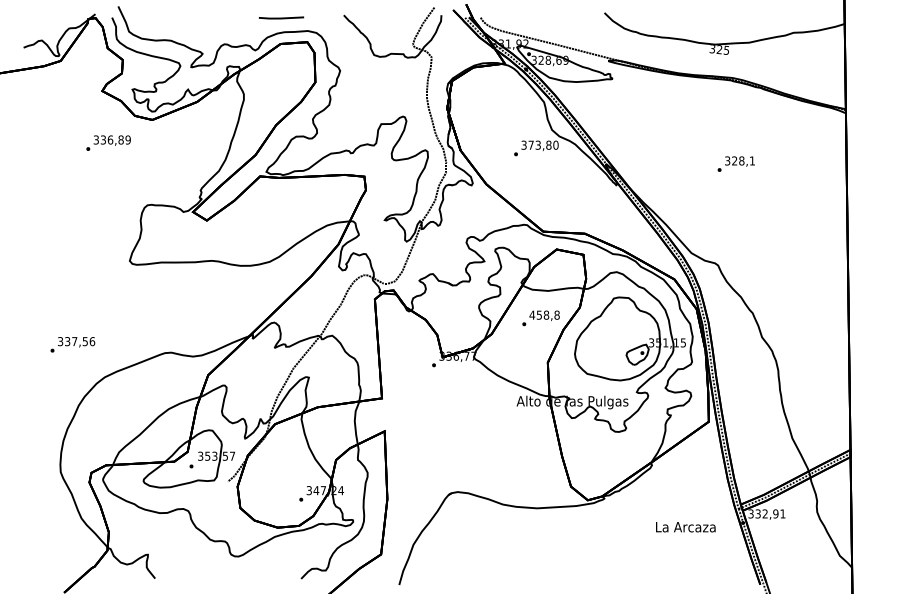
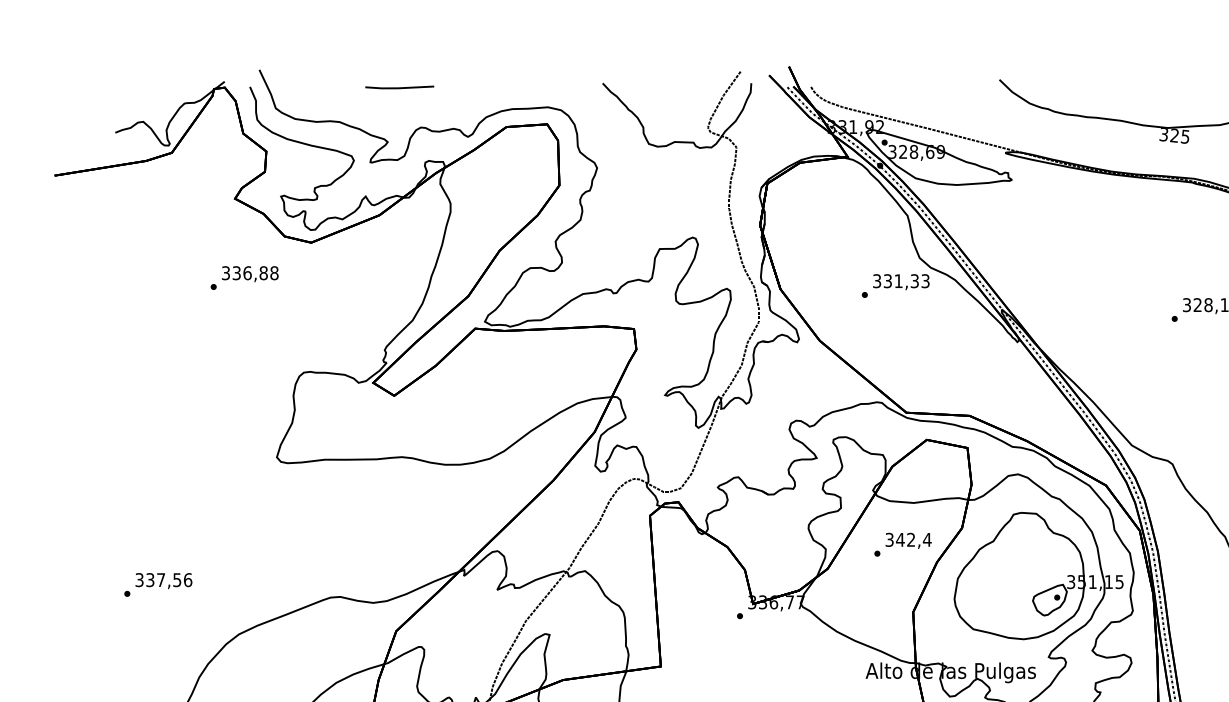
line: (281, 17) -> (399, 86), moved
text: (127, 139) -> (273, 272), 336,89 -> 336,88
text: (543, 144) -> (906, 280), 373,80 -> 331,33
text: (544, 314) -> (908, 538), 458,8 -> 342,4
text: (72, 344) -> (157, 584), moved

